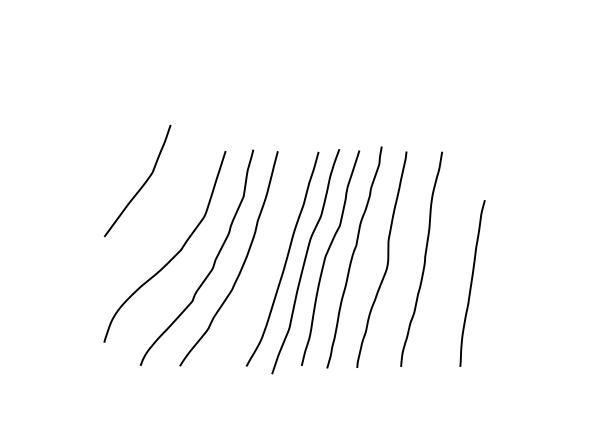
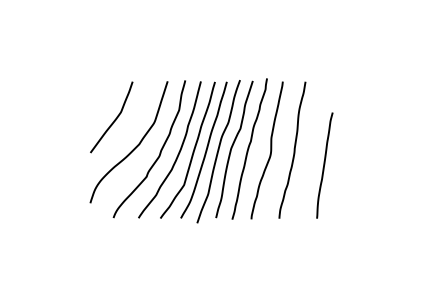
curve: (142, 184) -> (114, 119), moved
curve: (264, 261) -> (192, 151), added

